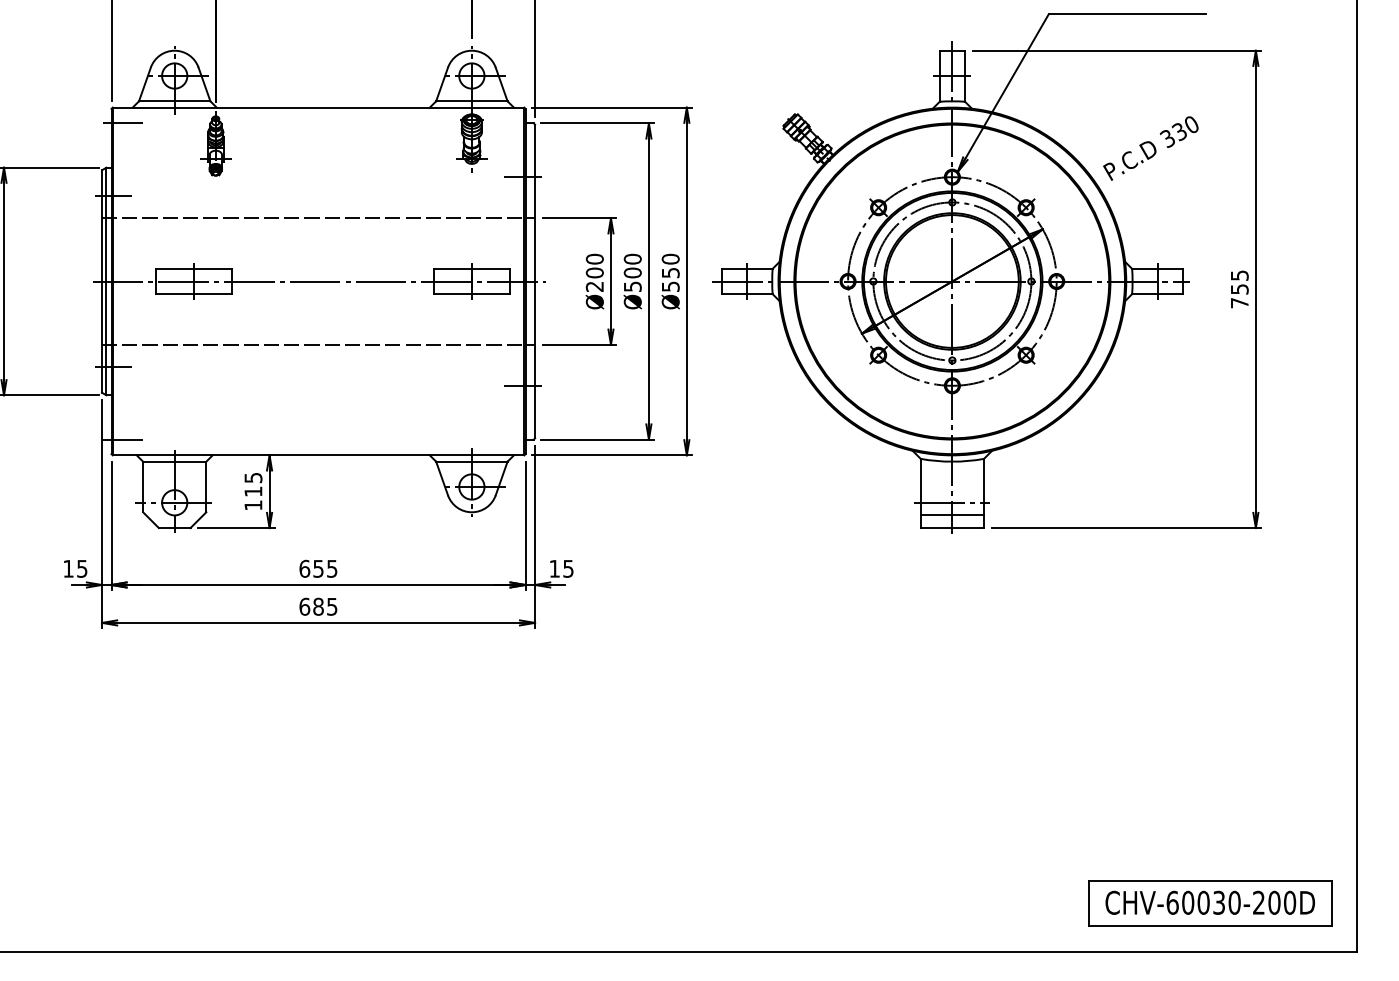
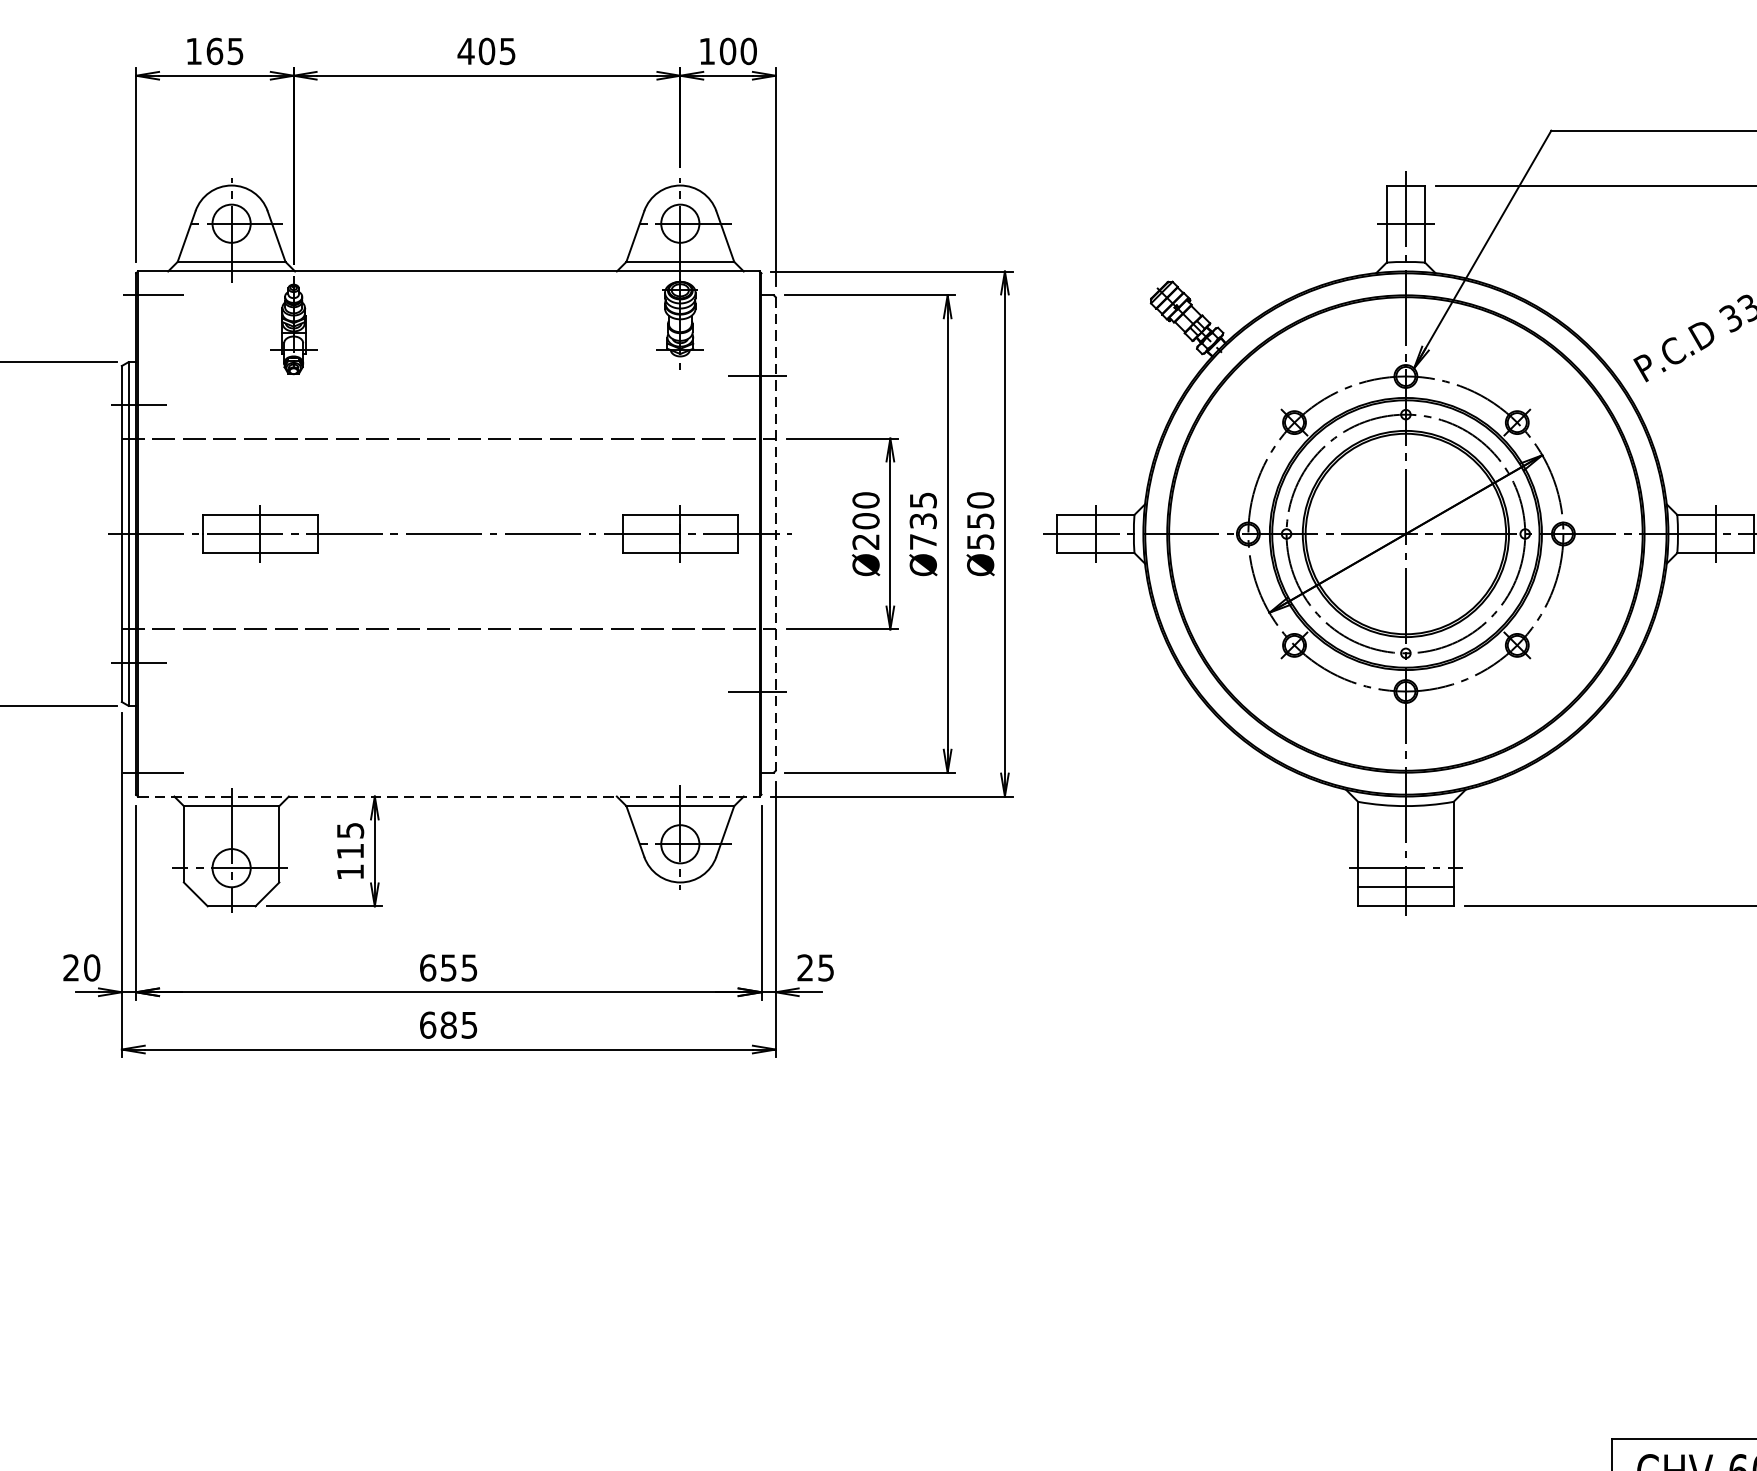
text: (632, 272) -> (922, 520), Ø500 -> Ø735
line: (535, 281) -> (776, 534), solid -> dashed
line: (318, 455) -> (448, 796), solid -> dashed
text: (75, 568) -> (81, 967), 15 -> 20
text: (554, 568) -> (805, 967), 15 -> 25

